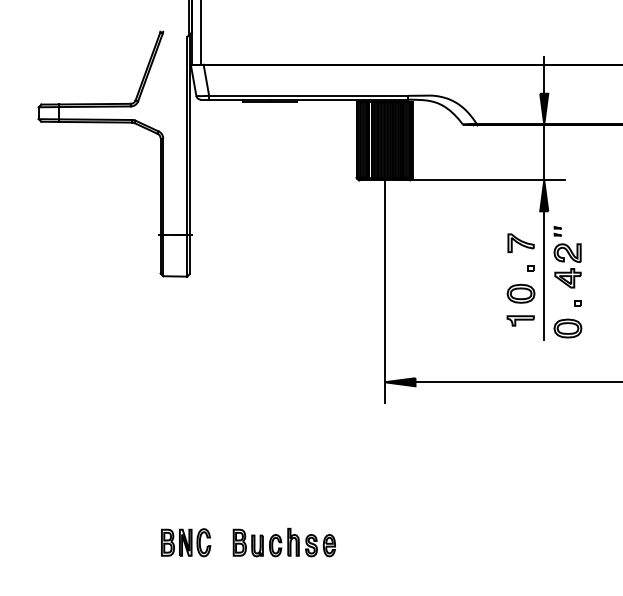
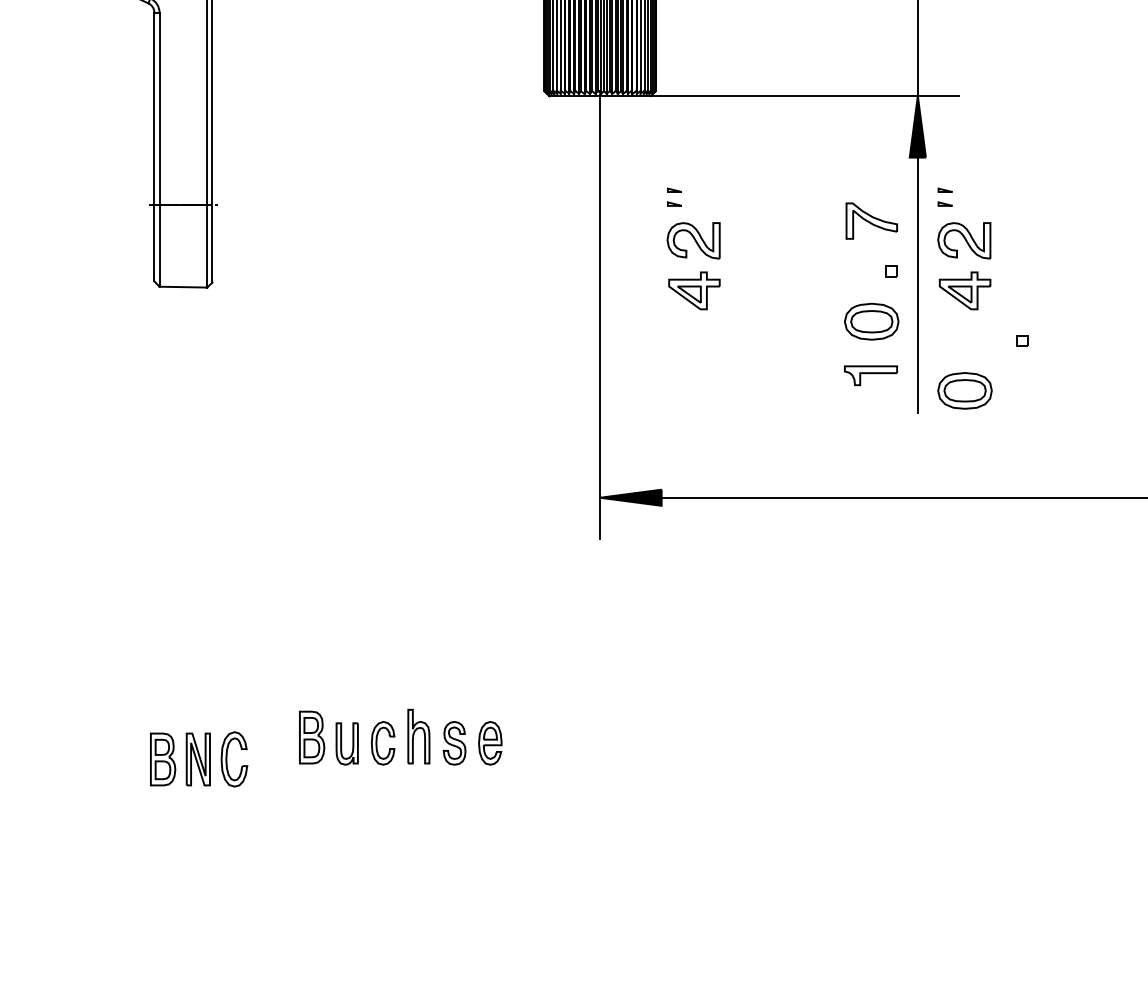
part: (431, 257) -> (693, 249), added
part: (577, 303) -> (1021, 341), moved
part: (186, 542) -> (199, 758), moved
part: (283, 542) -> (398, 737), moved

